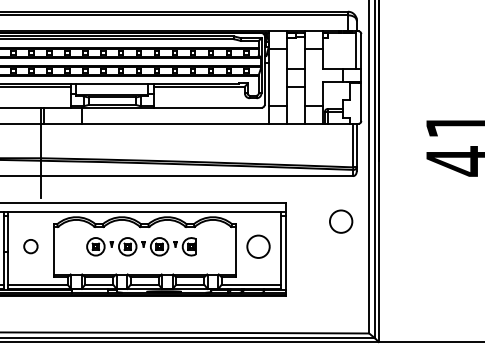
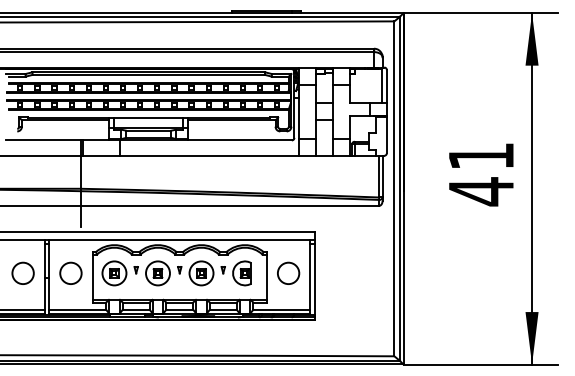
circle: (341, 220) -> (367, 248), removed
circle: (30, 245) -> (70, 272), size x1.67
part: (141, 246) -> (176, 273), size x1.43

